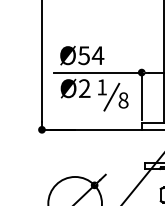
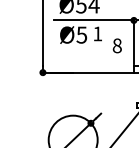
text: (84, 88) -> (81, 34), Ø2 -> Ø5
line: (111, 96) -> (106, 42), removed

